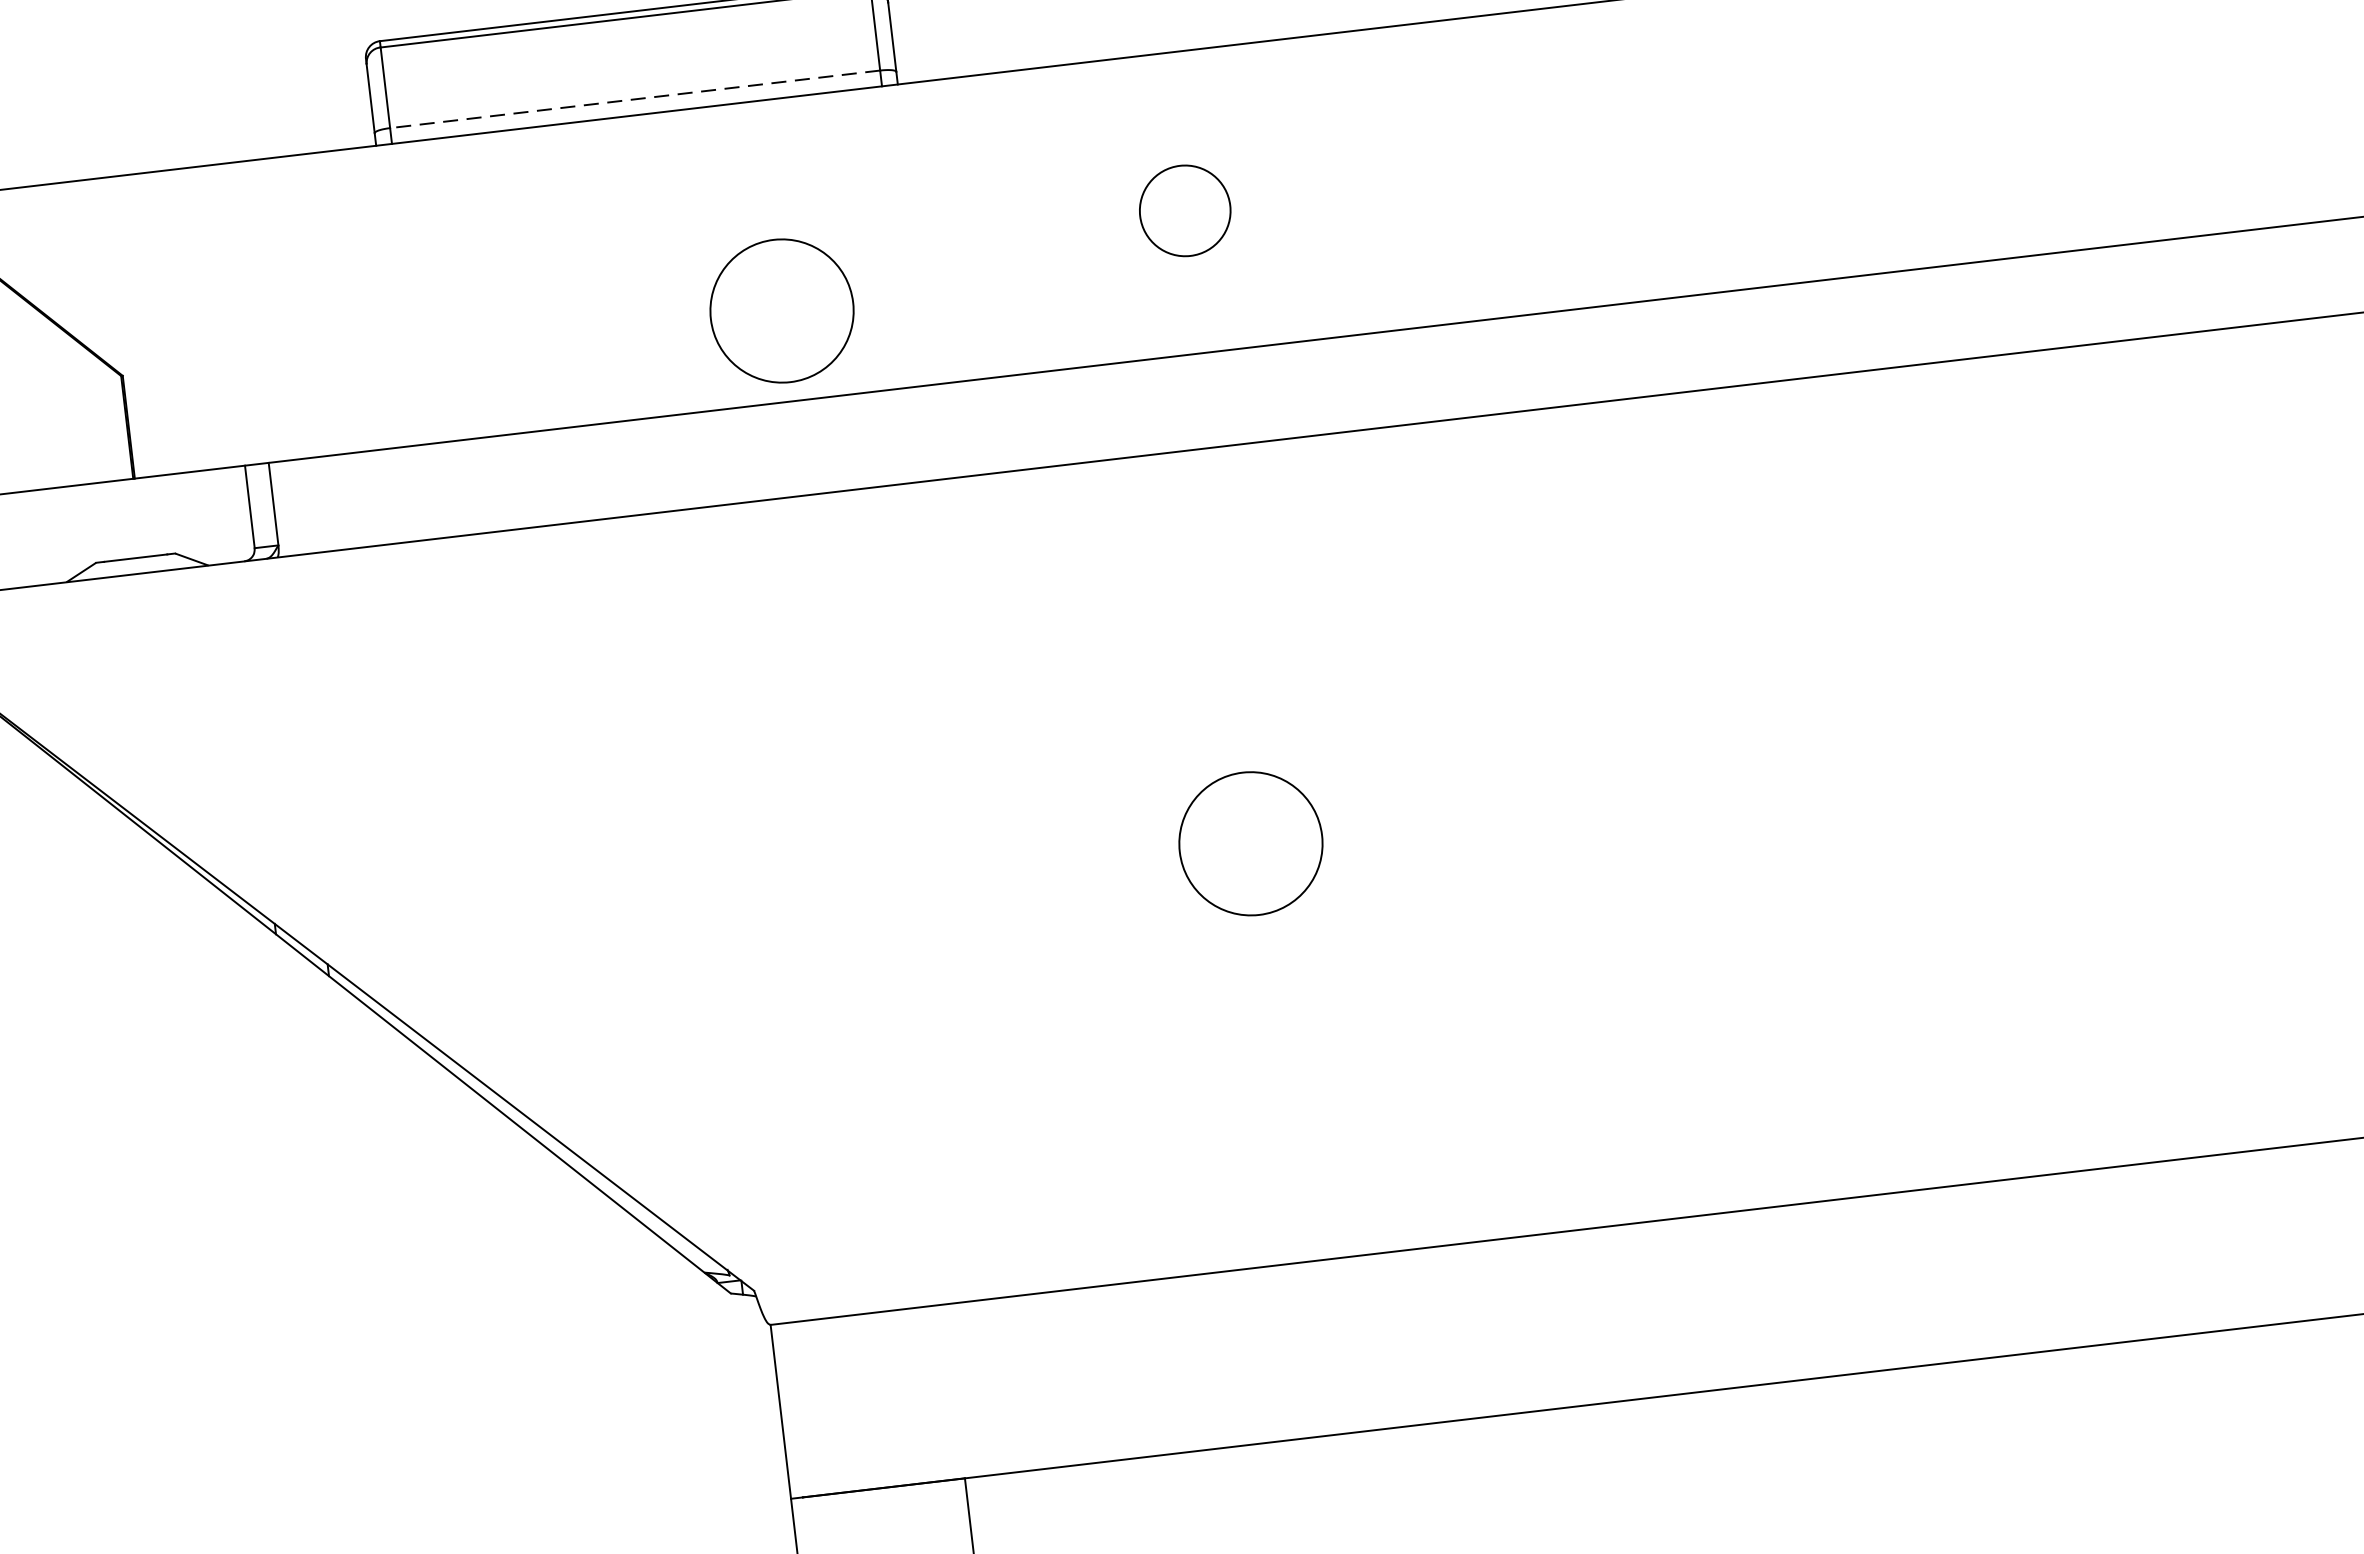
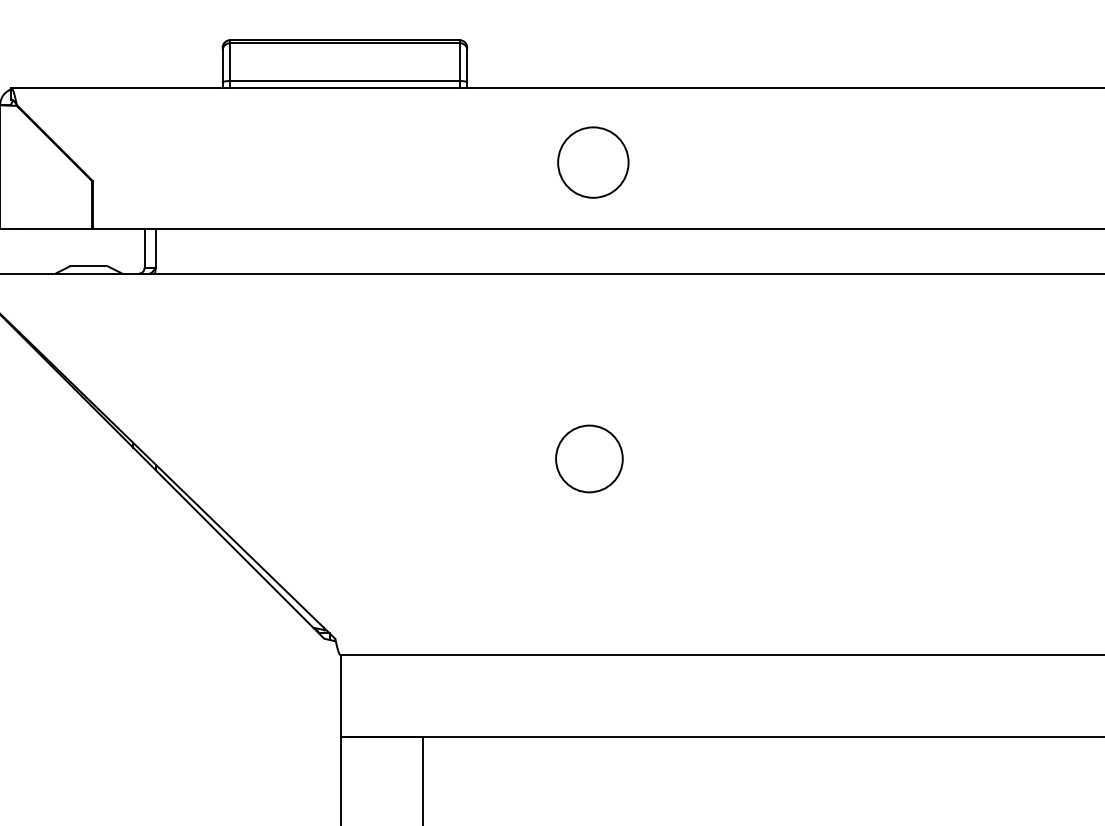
line: (634, 100) -> (344, 81), dashed -> solid
circle: (1185, 210) -> (593, 162), size x1.67
circle: (782, 309) -> (401, 186), removed

